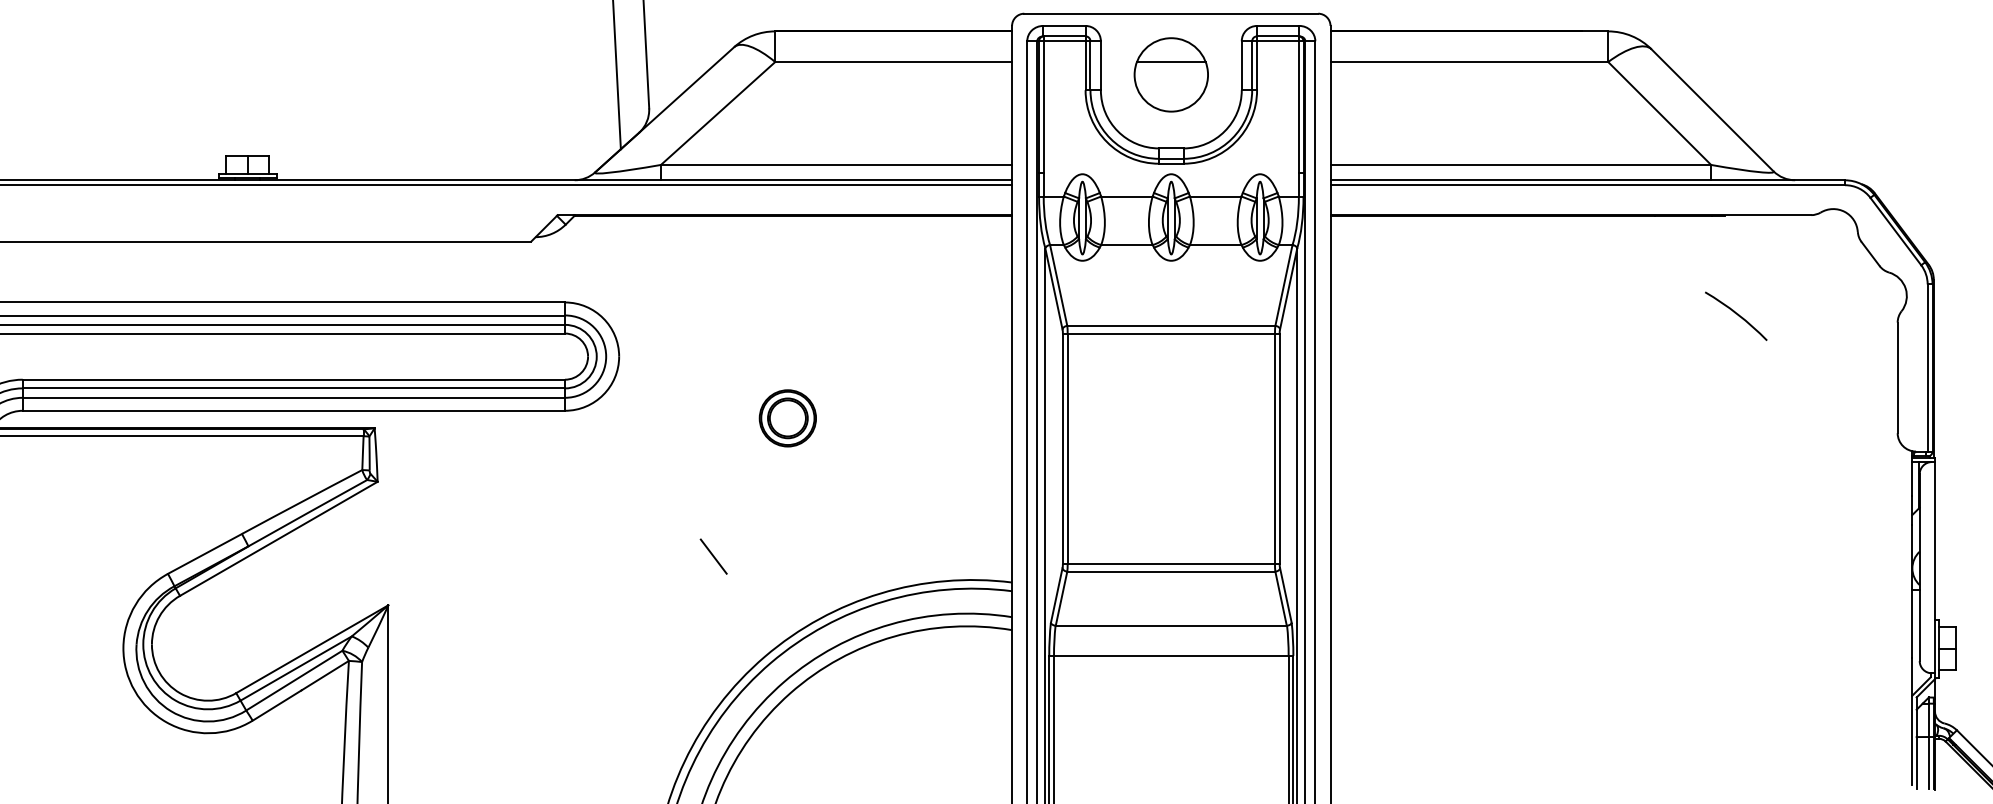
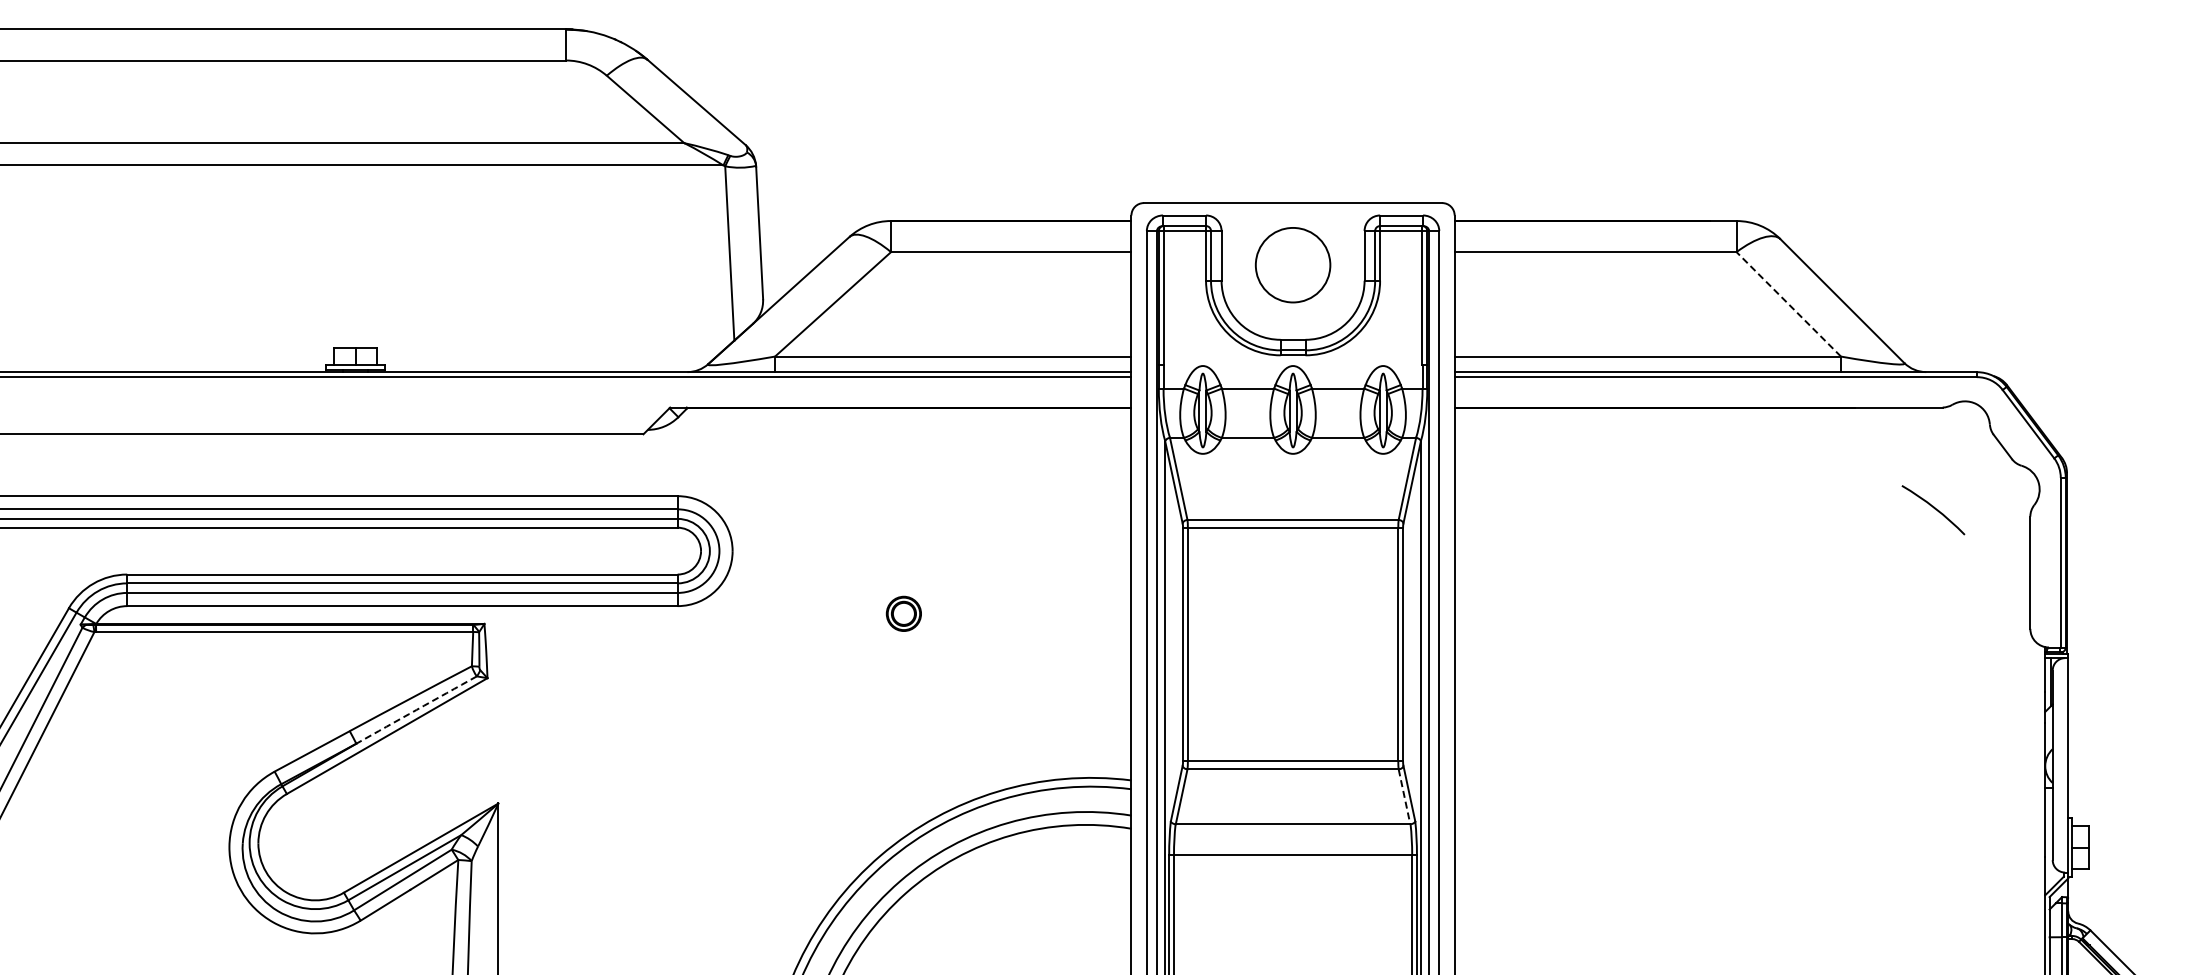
line: (1171, 62) -> (1293, 252), removed
line: (1659, 113) -> (1788, 304), solid -> dashed
arc: (1737, 315) -> (1934, 509), moved
part: (787, 418) -> (903, 613), size x0.6
arc: (307, 512) -> (416, 709), solid -> dashed
line: (713, 555) -> (828, 753), removed
line: (1281, 599) -> (1404, 797), solid -> dashed

